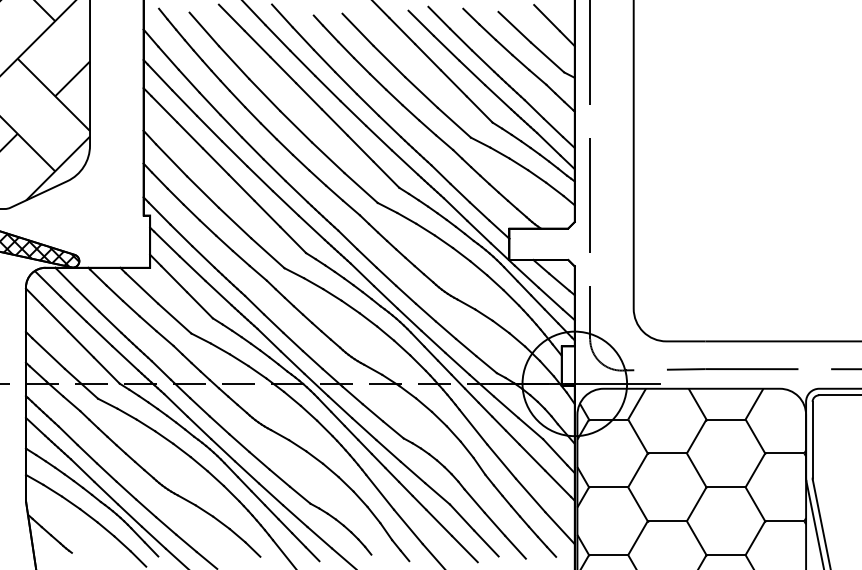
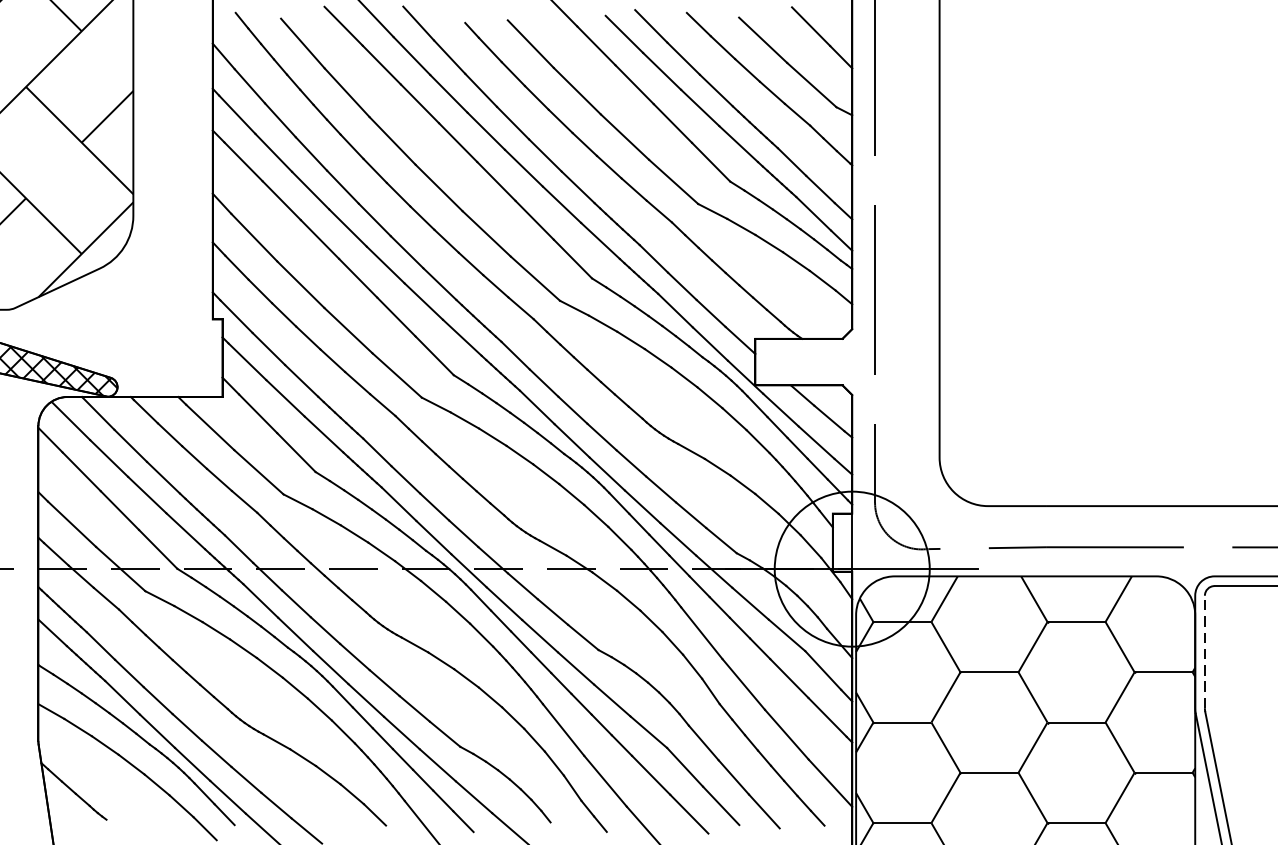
line: (812, 439) -> (1204, 651), solid -> dashed

